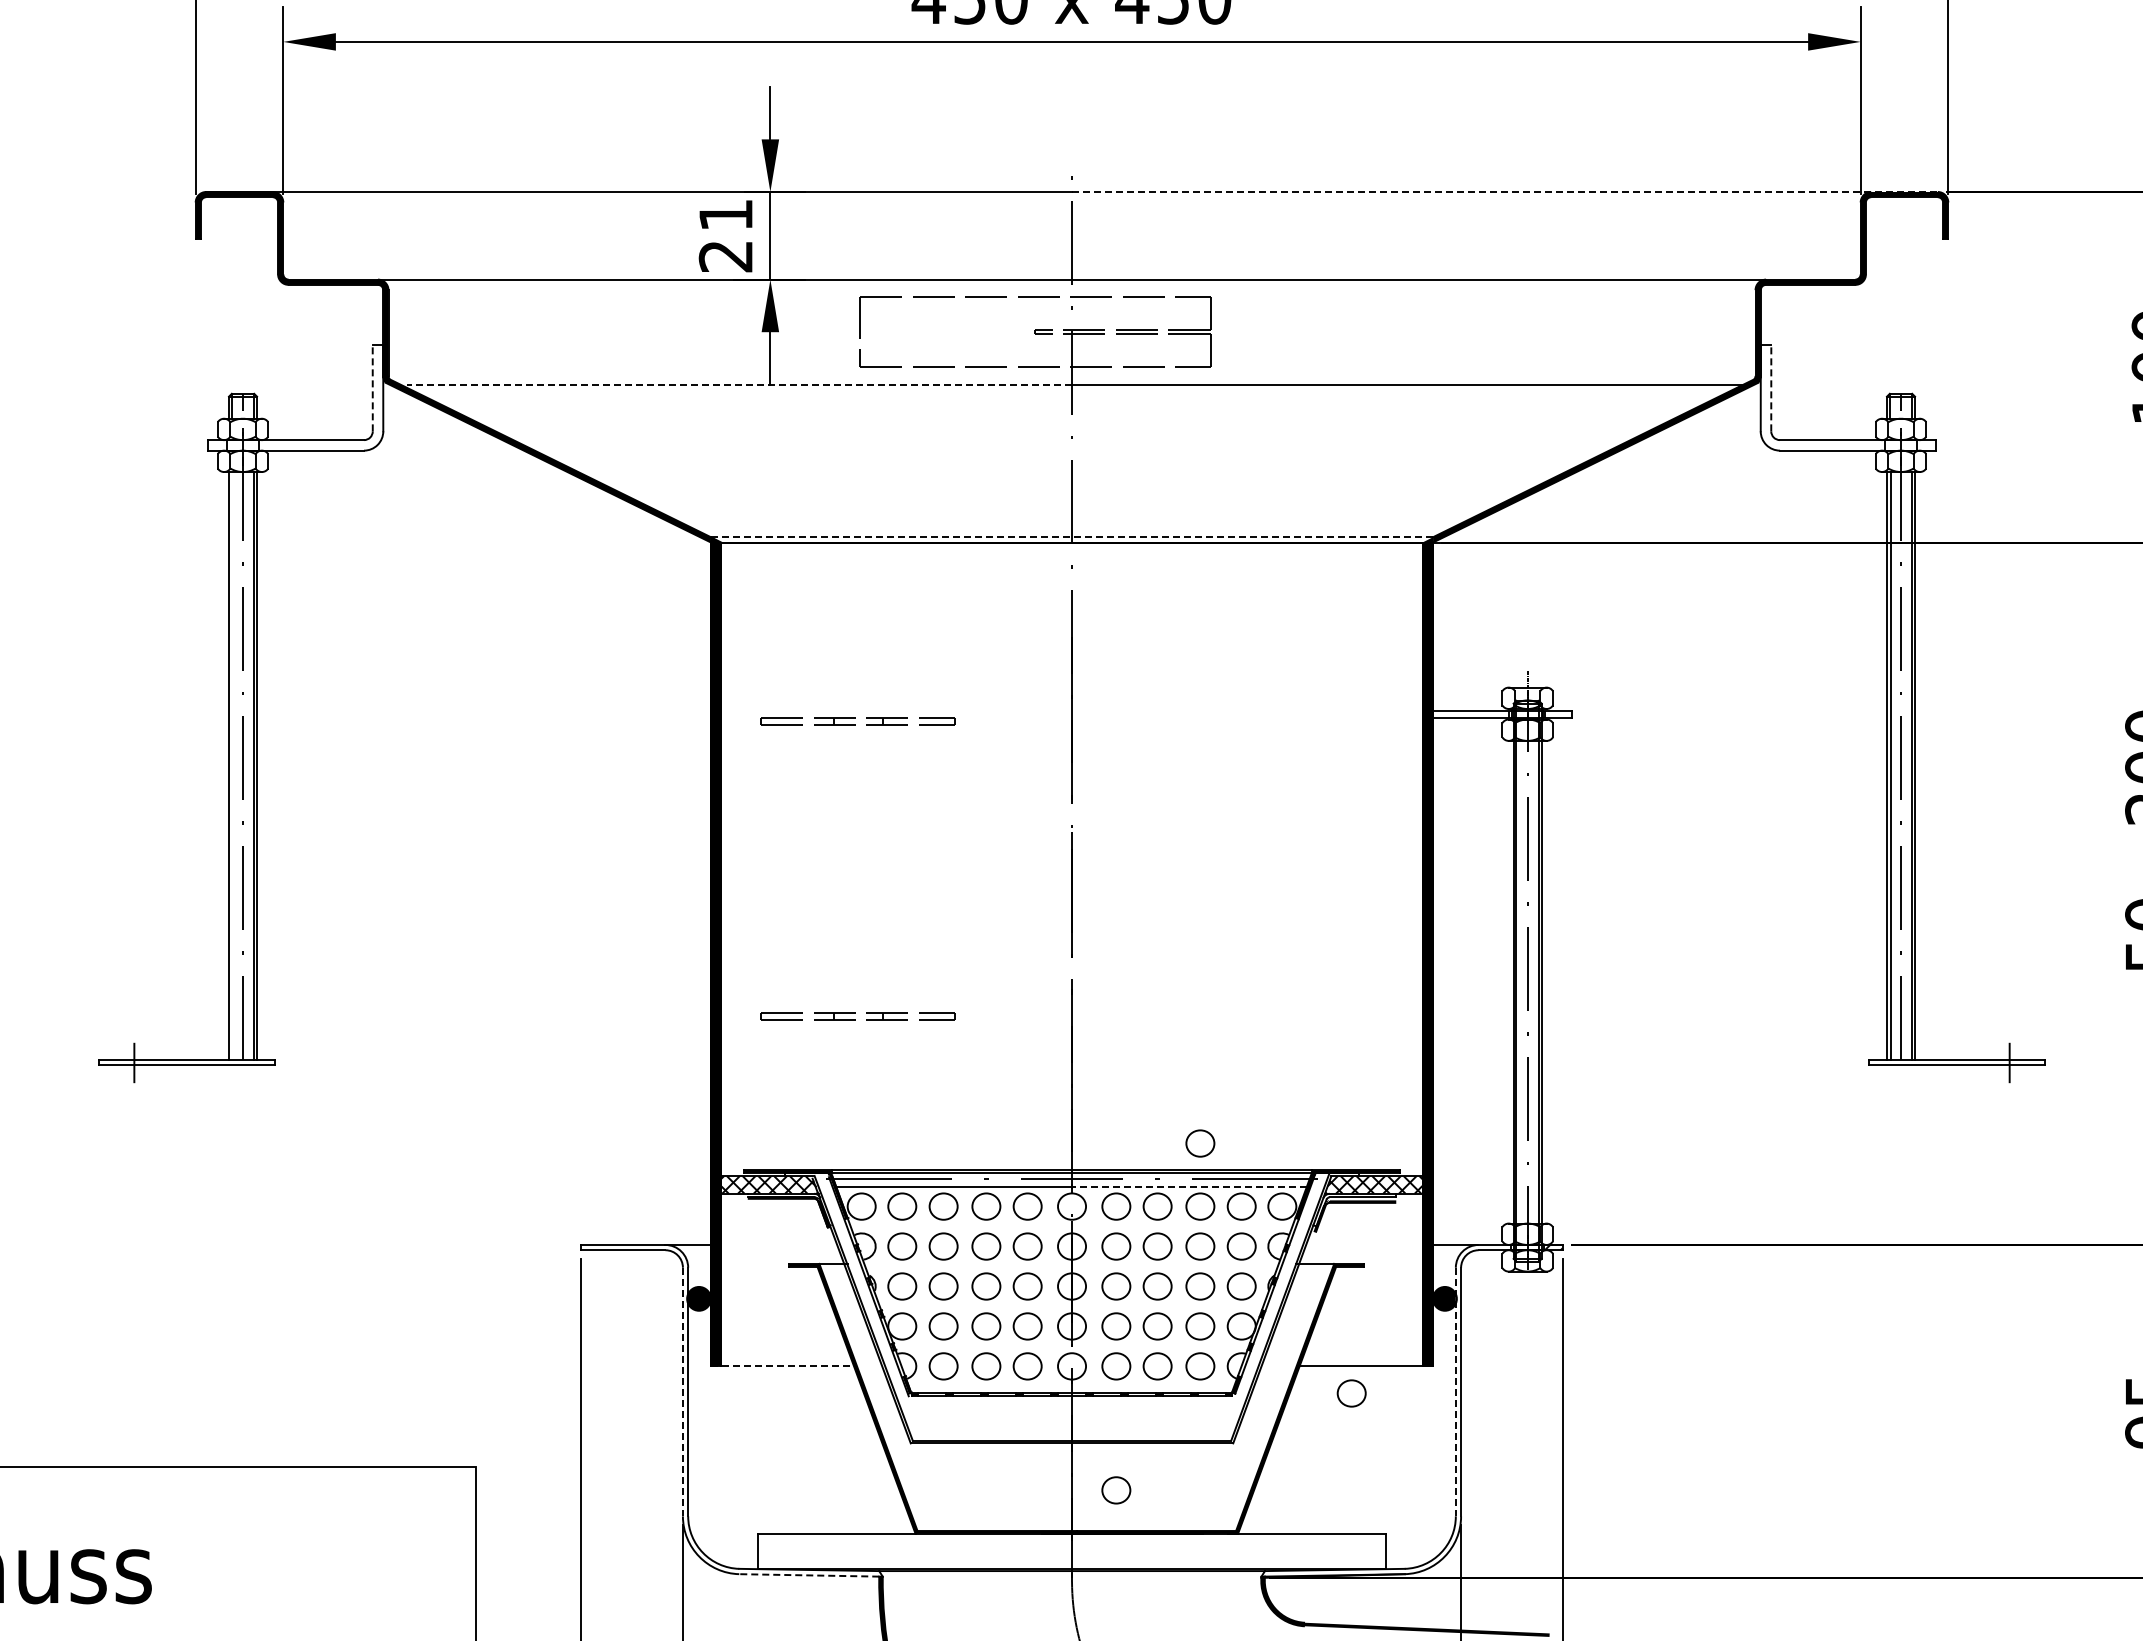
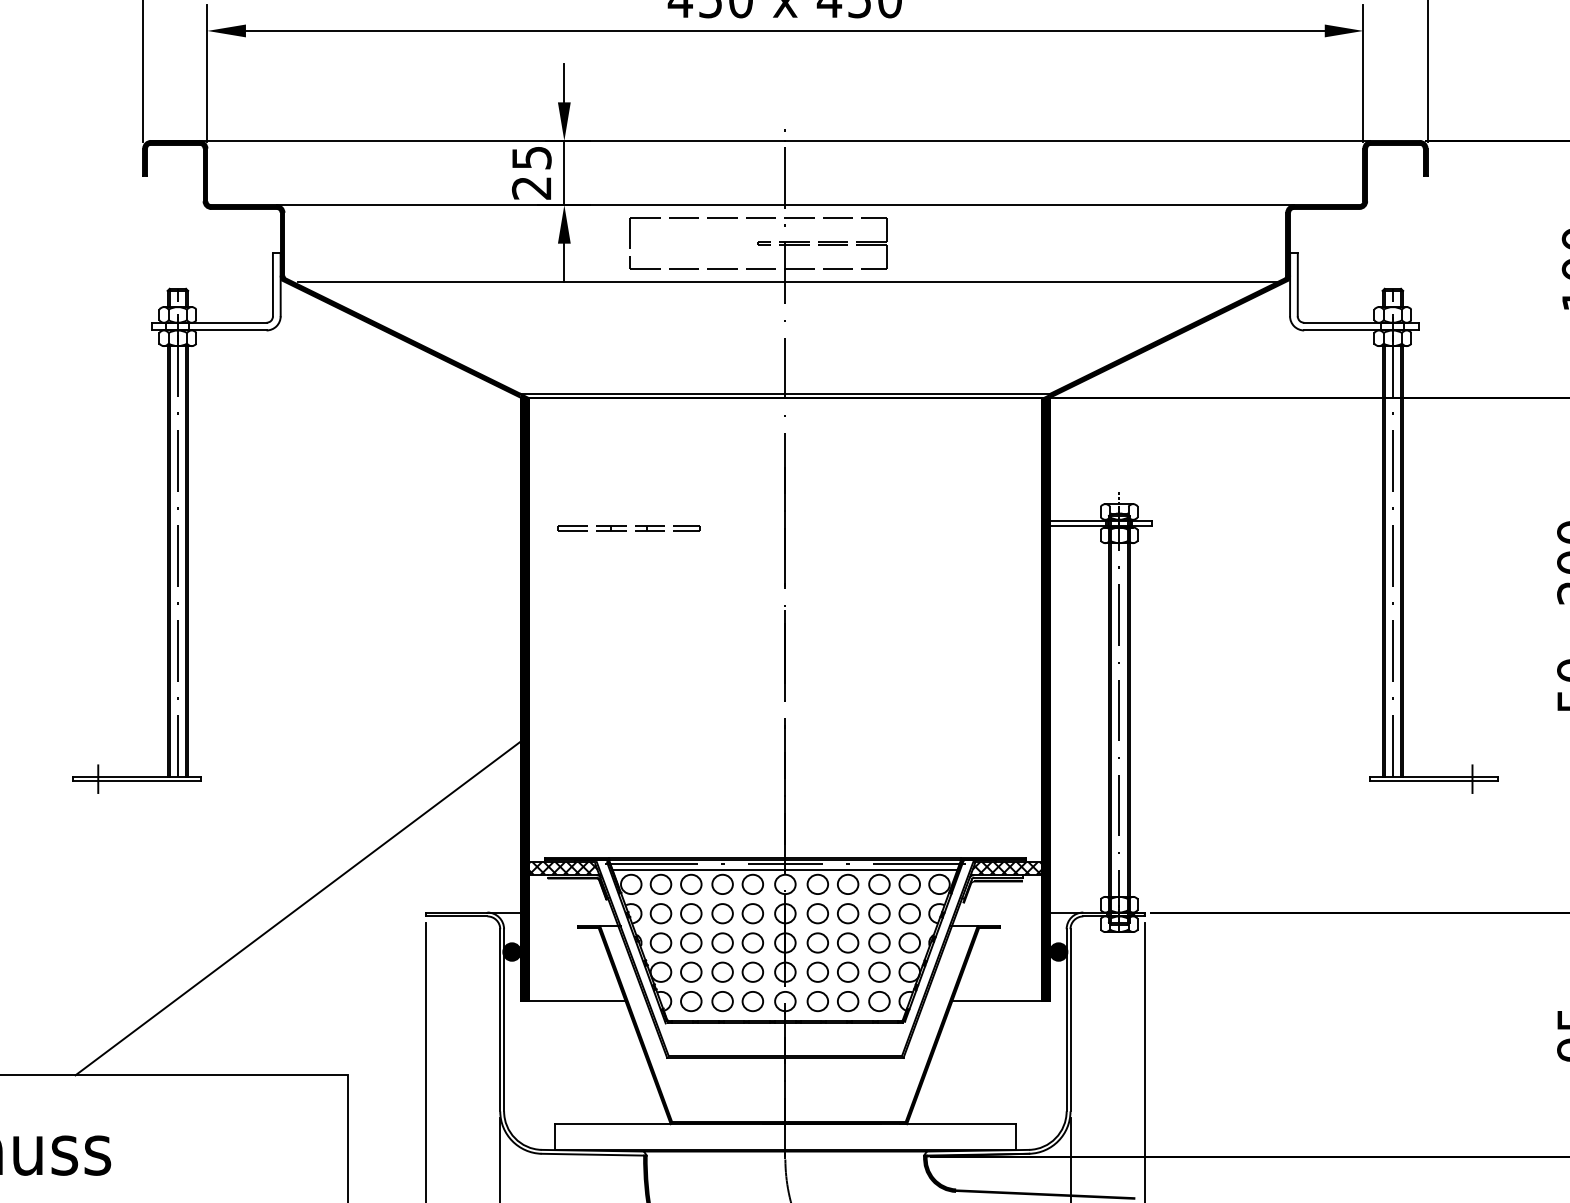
line: (1504, 191) -> (1102, 140), dashed -> solid
text: (726, 215) -> (532, 158), 21 -> 25
line: (739, 384) -> (541, 281), dashed -> solid
line: (372, 388) -> (272, 284), dashed -> solid
line: (1771, 388) -> (1297, 284), dashed -> solid
line: (1072, 537) -> (785, 394), dashed -> solid
line: (232, 765) -> (170, 561), added
part: (857, 1016) -> (628, 745), removed
part: (1200, 1143) -> (879, 838), removed
line: (1188, 1187) -> (870, 870), dashed -> solid
line: (410, 1236) -> (300, 906), added
line: (782, 1366) -> (573, 1001), dashed -> solid
line: (682, 1392) -> (499, 1020), dashed -> solid
line: (1455, 1392) -> (1066, 1020), dashed -> solid
part: (1351, 1393) -> (990, 1021), removed
part: (1116, 1490) -> (817, 1092), removed
line: (808, 1575) -> (592, 1154), dashed -> solid

